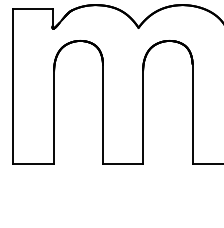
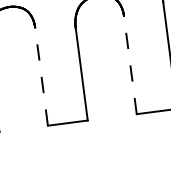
line: (102, 113) -> (40, 76), solid -> dashed
line: (192, 114) -> (130, 65), solid -> dashed

